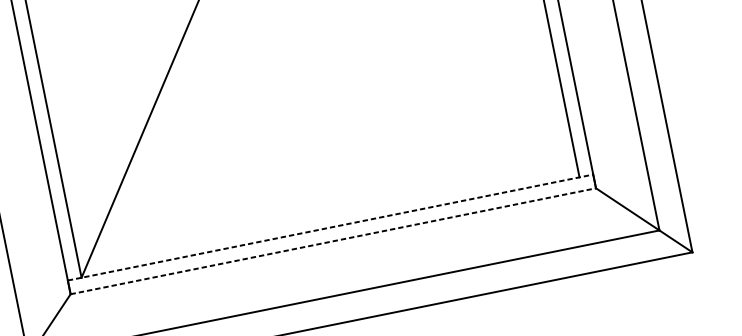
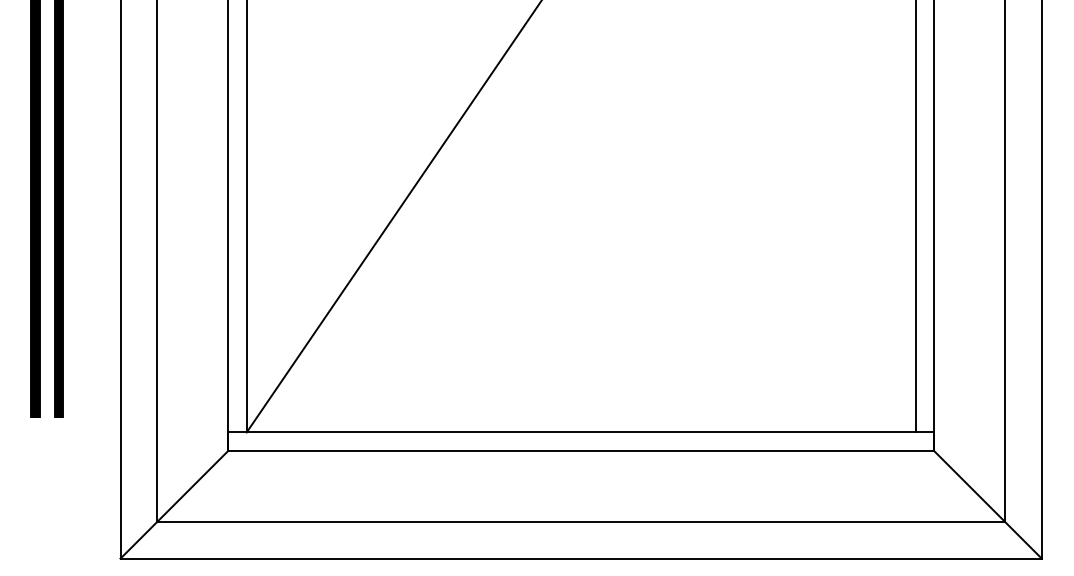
line: (330, 227) -> (581, 432), dashed -> solid
line: (333, 240) -> (581, 450), dashed -> solid

